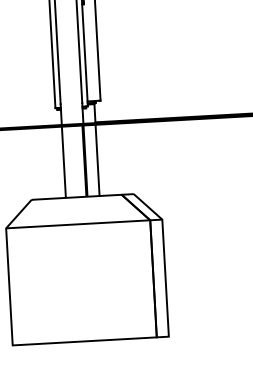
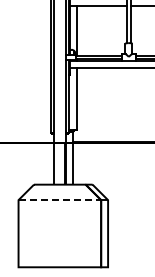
line: (79, 224) -> (60, 200), solid -> dashed

